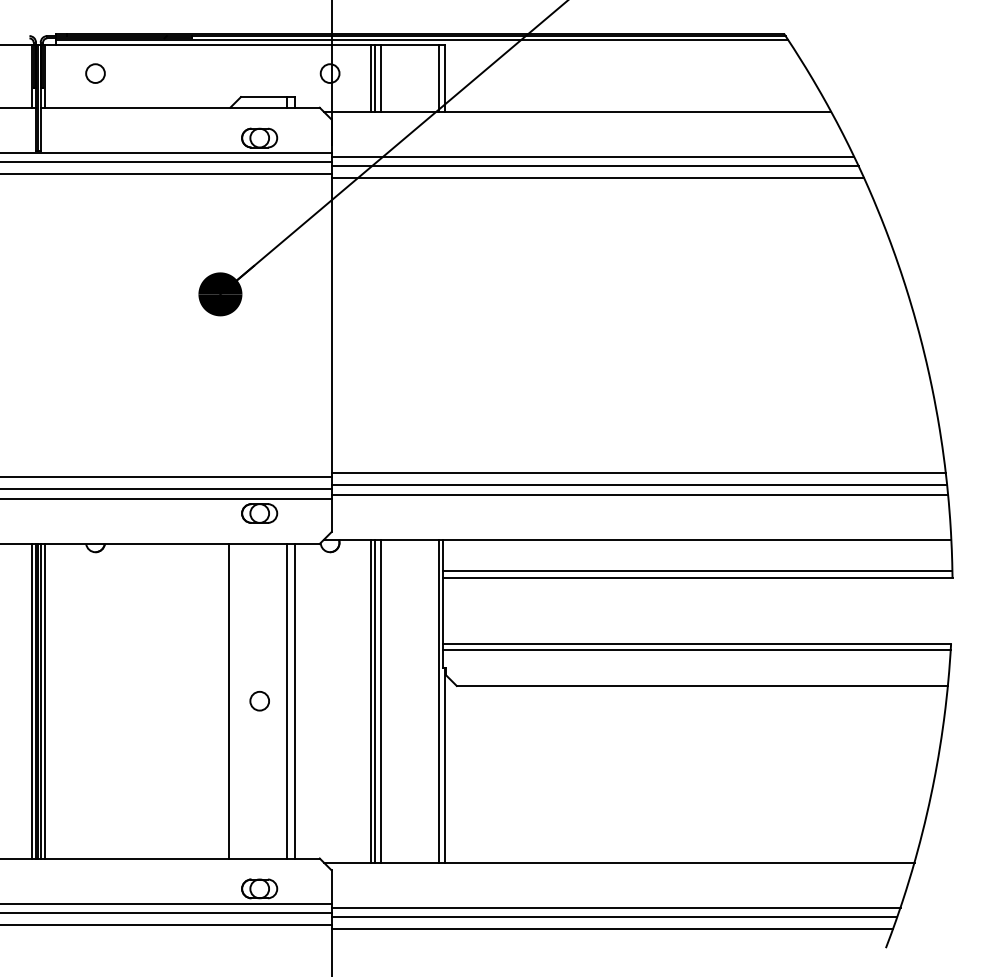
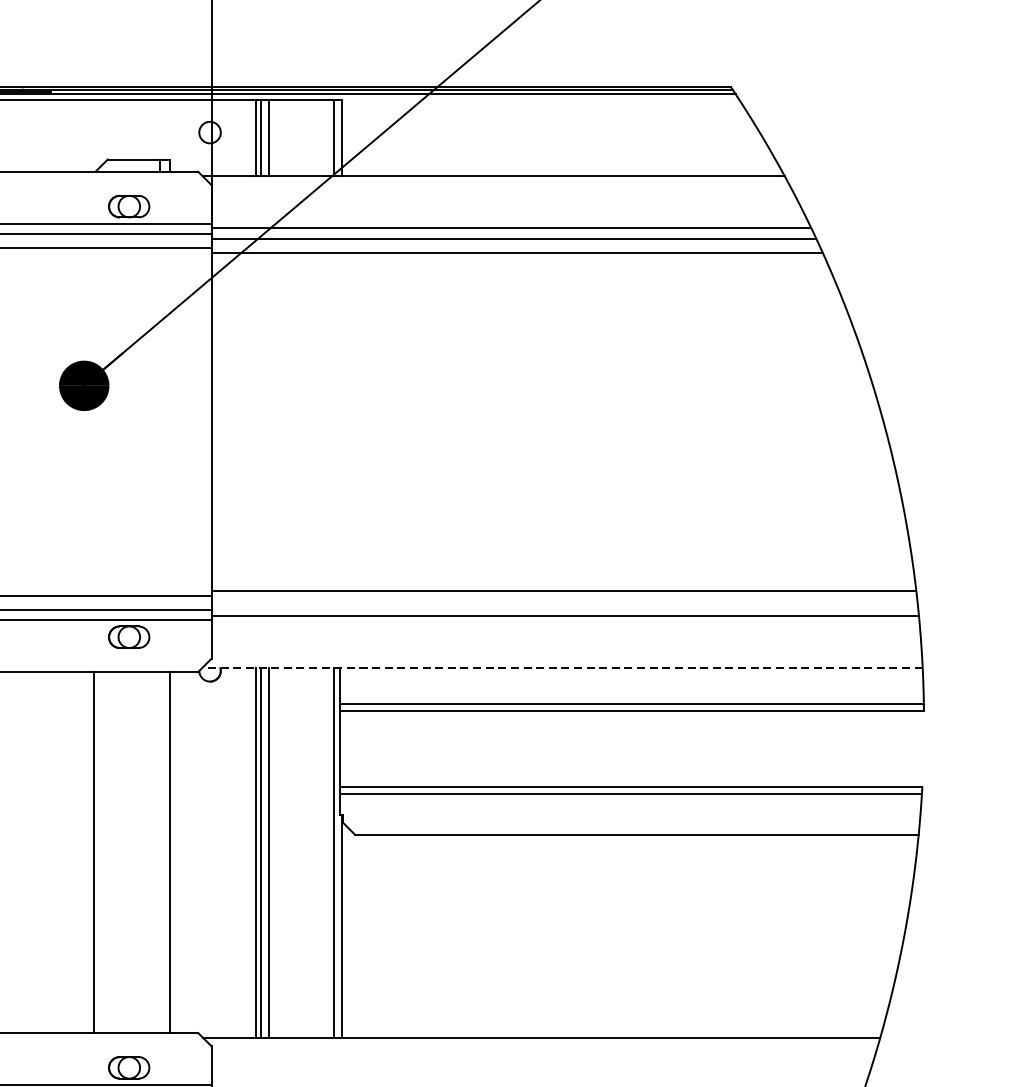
line: (639, 485) -> (564, 605), removed
line: (637, 539) -> (562, 667), solid -> dashed
line: (286, 700) -> (160, 851), removed
circle: (259, 701) -> (129, 852), removed

